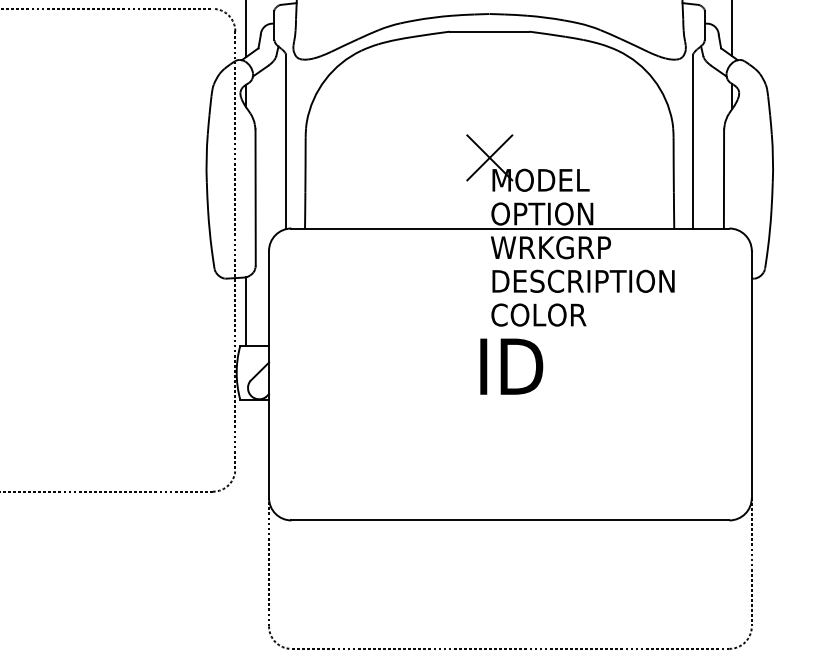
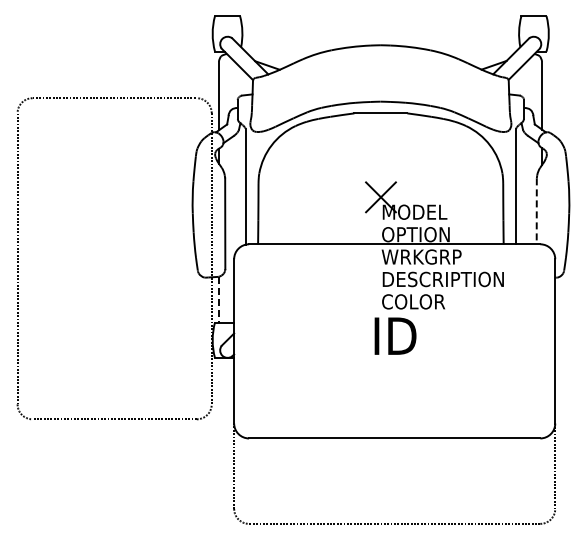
line: (723, 179) -> (536, 211), solid -> dashed
line: (245, 311) -> (218, 299), solid -> dashed

